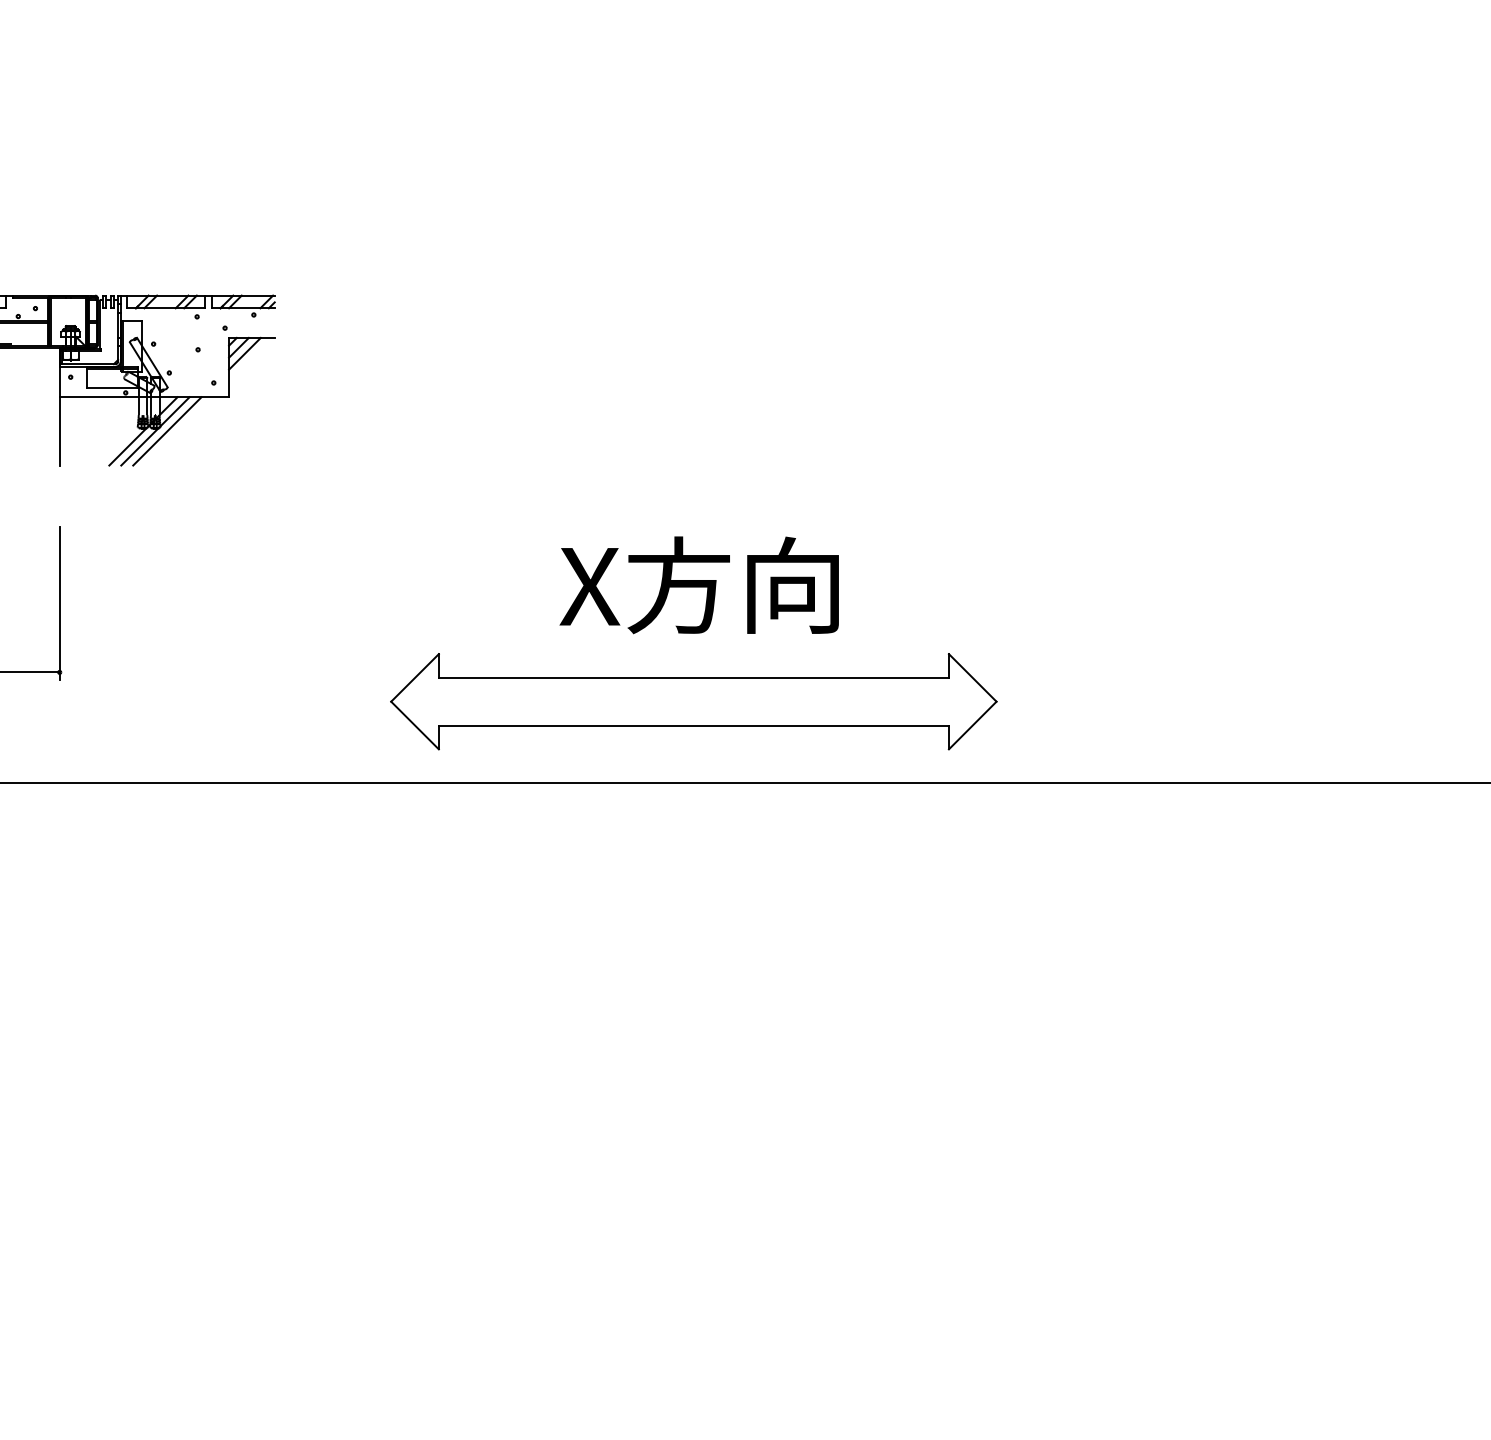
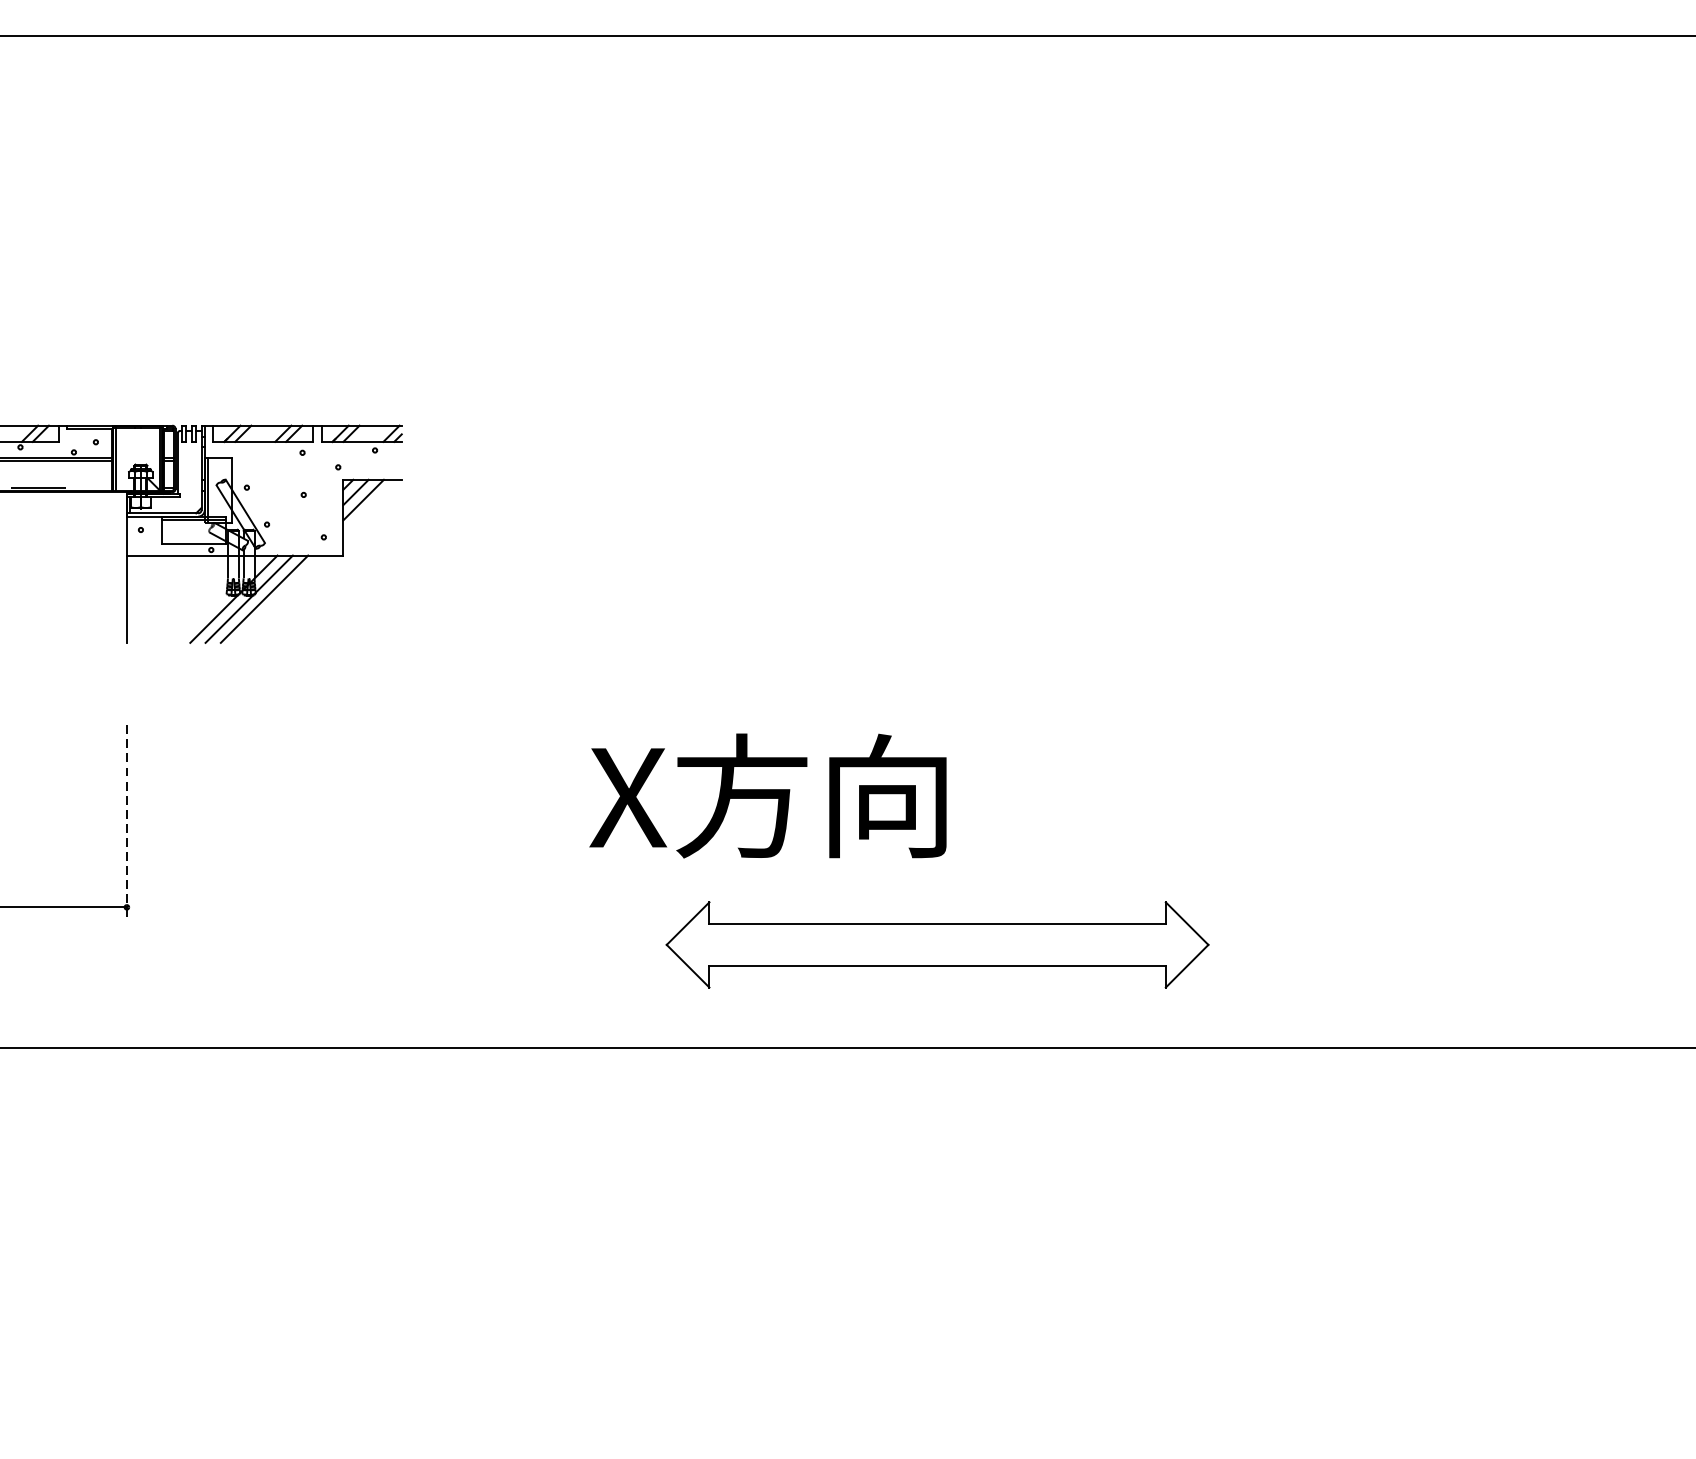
text: (698, 585) -> (767, 796), moved
line: (59, 603) -> (126, 819), solid -> dashed
part: (693, 701) -> (937, 944), size x0.7

